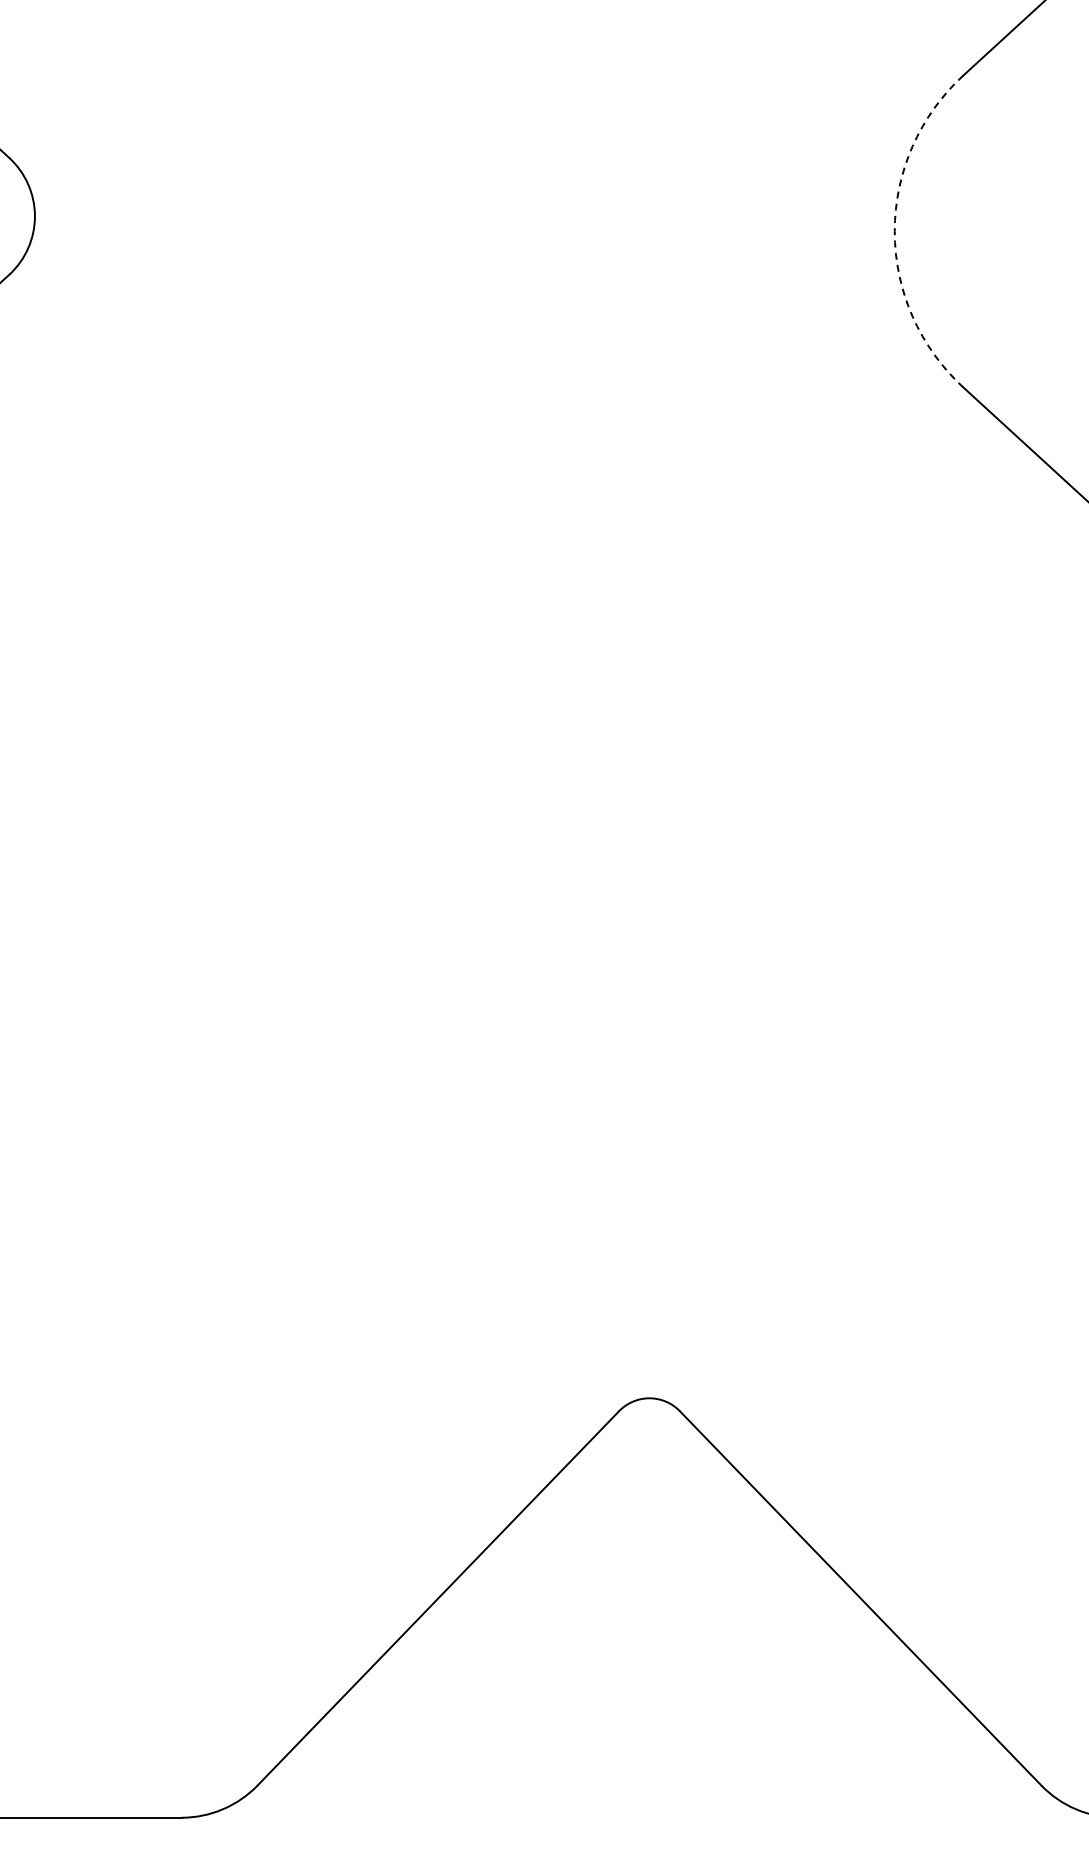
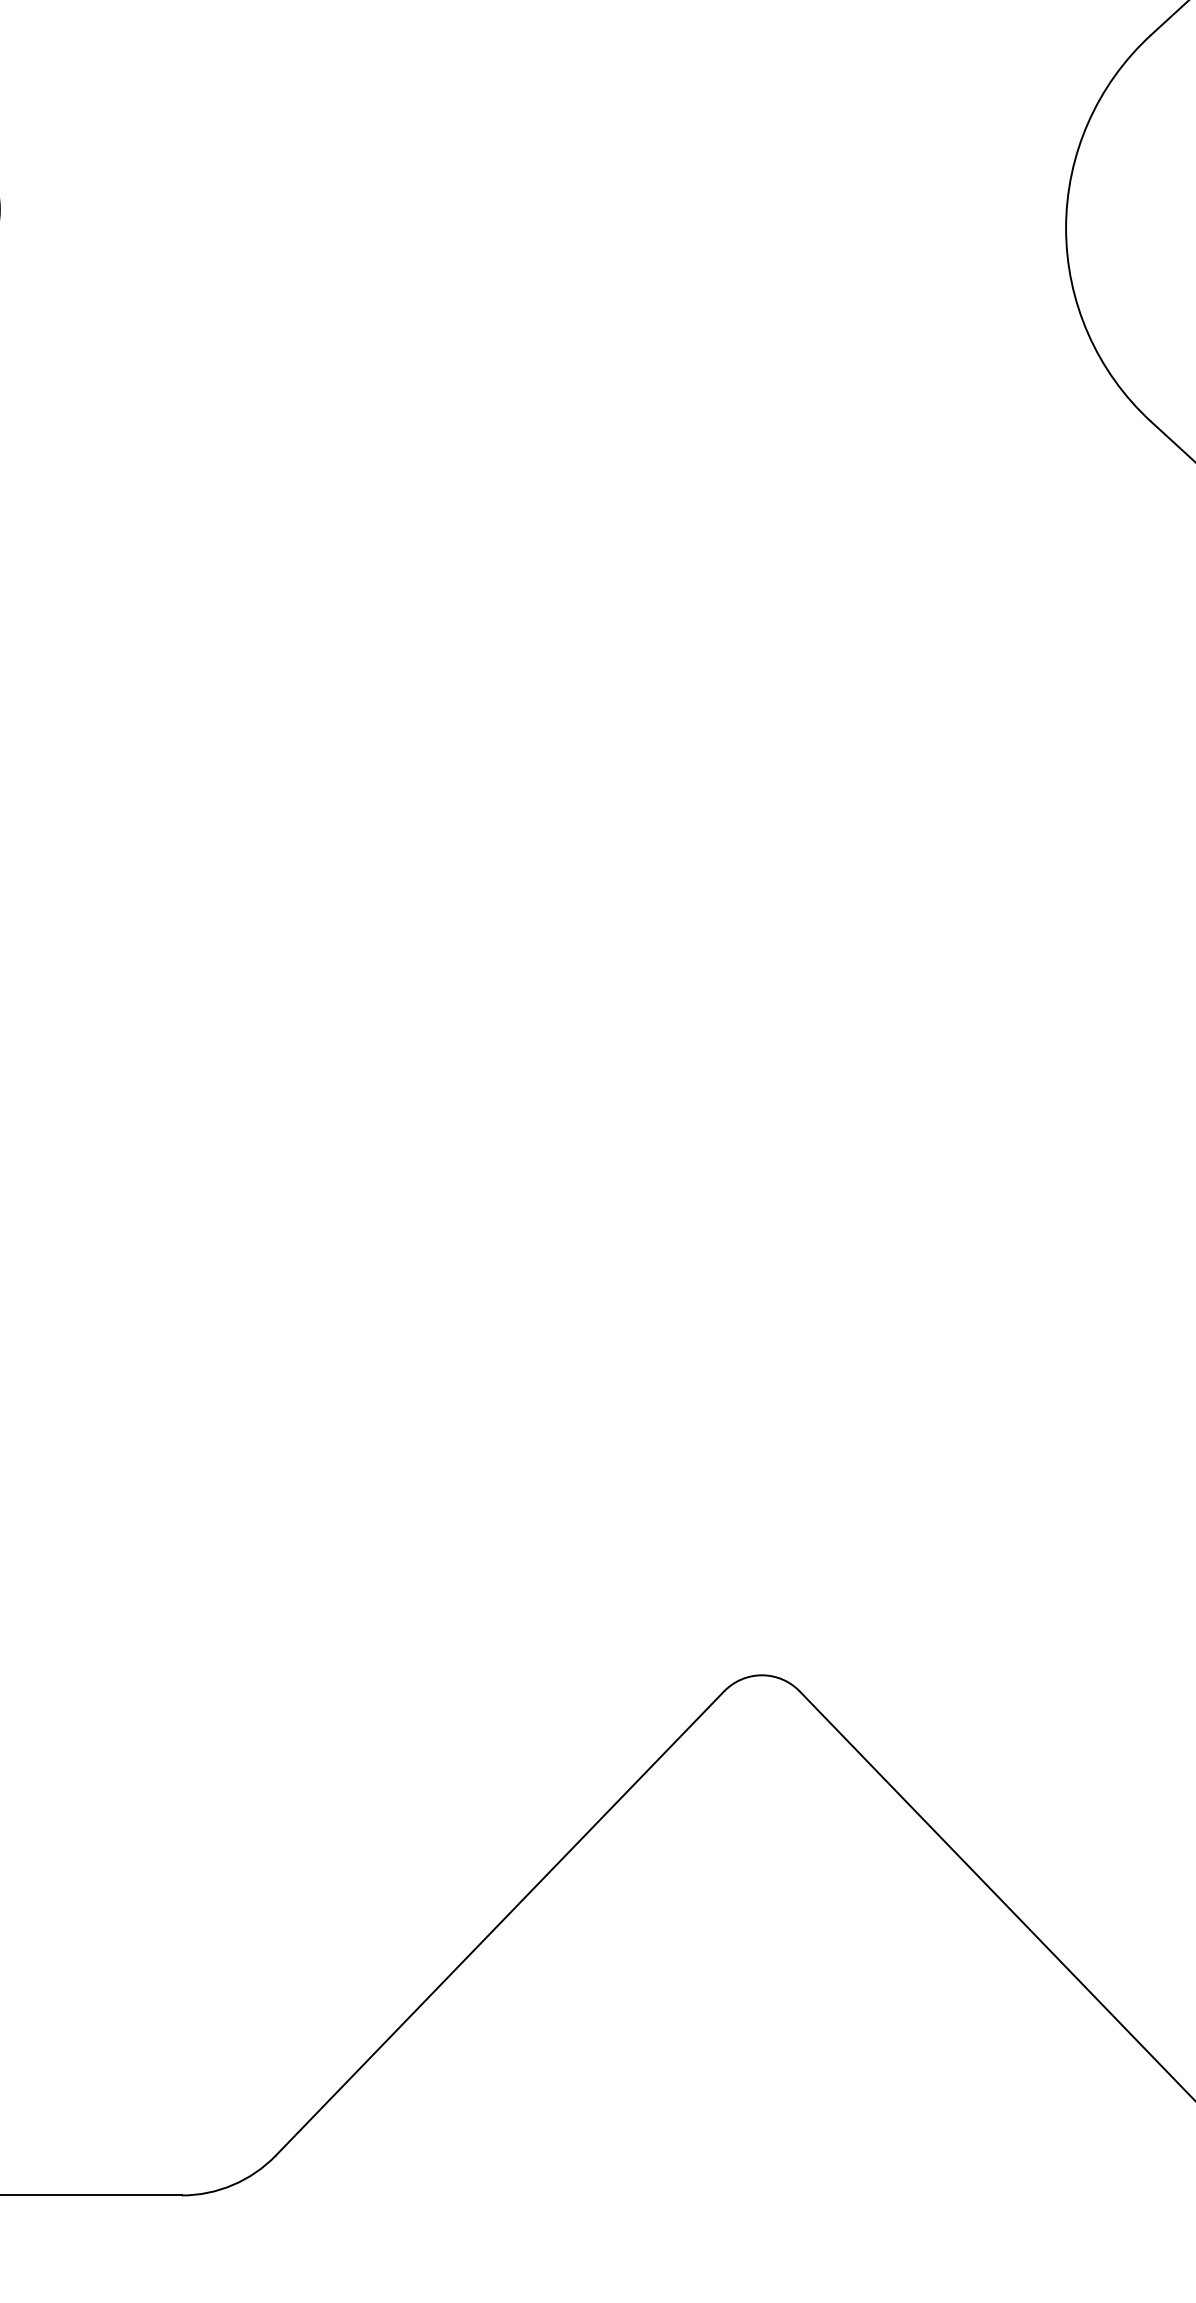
arc: (894, 231) -> (1065, 228), dashed -> solid

